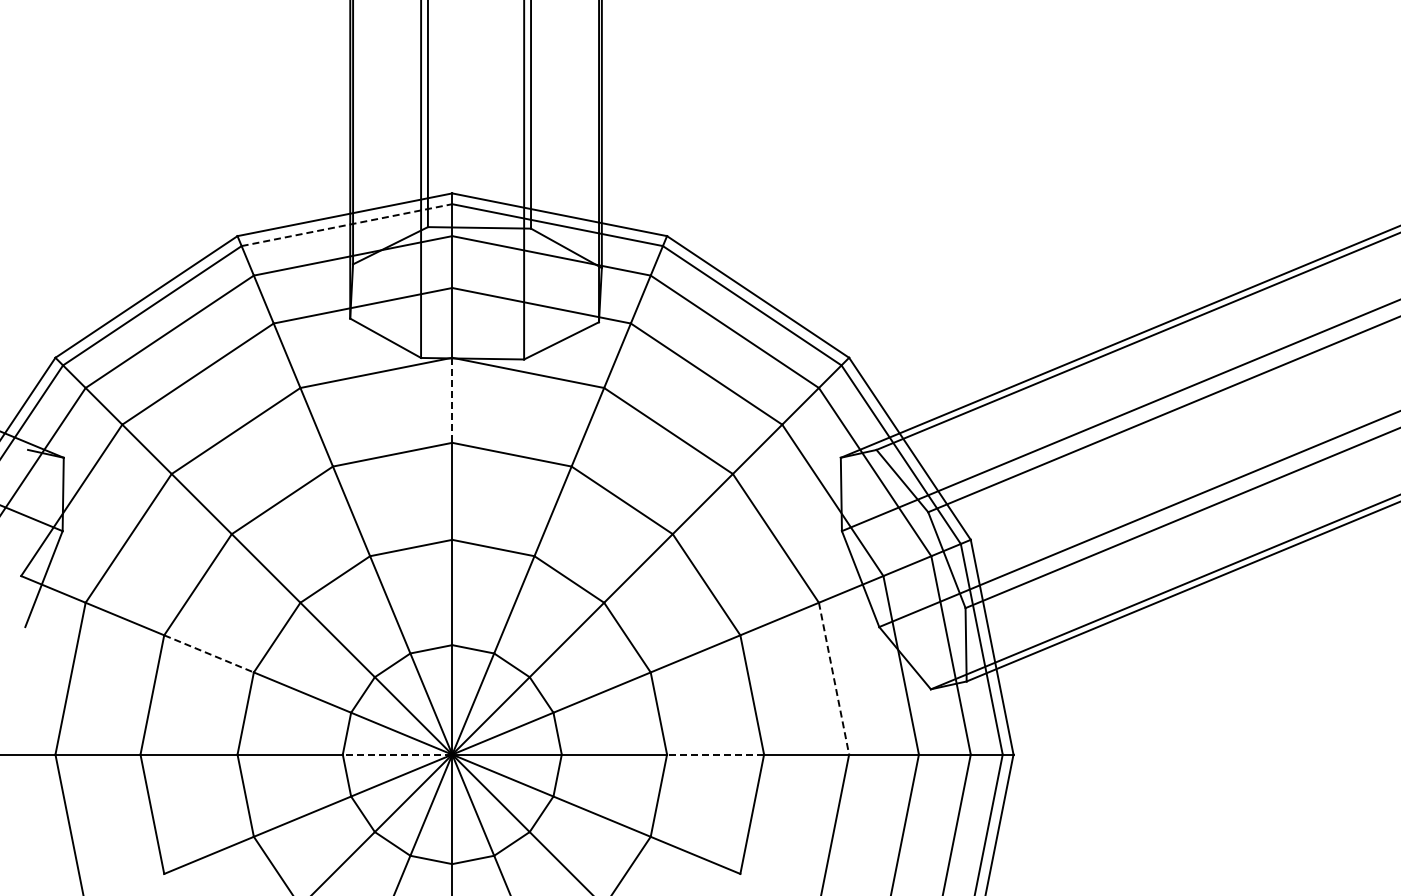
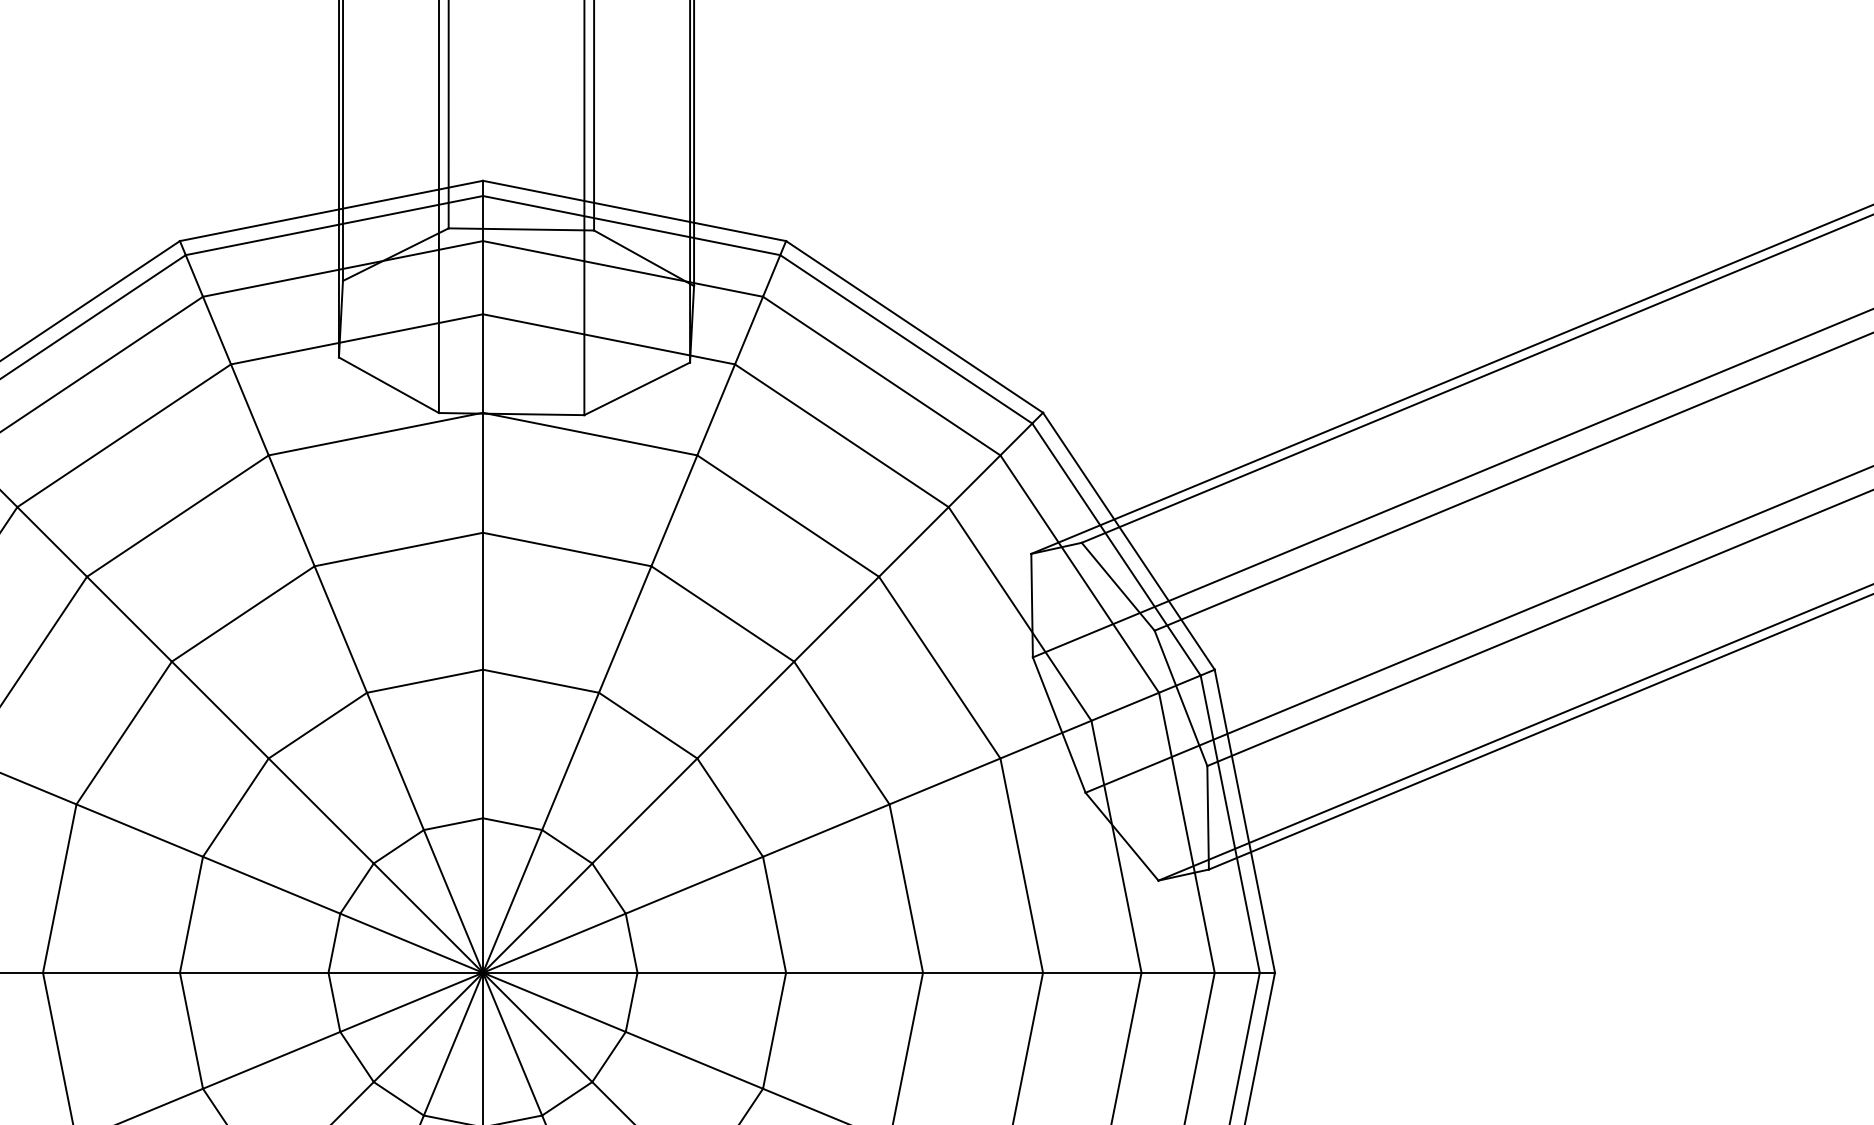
line: (347, 225) -> (335, 226), dashed -> solid
line: (452, 400) -> (483, 473), dashed -> solid
line: (209, 653) -> (140, 830), dashed -> solid
line: (834, 679) -> (1022, 866), dashed -> solid
line: (397, 754) -> (405, 972), dashed -> solid
line: (715, 754) -> (854, 972), dashed -> solid

